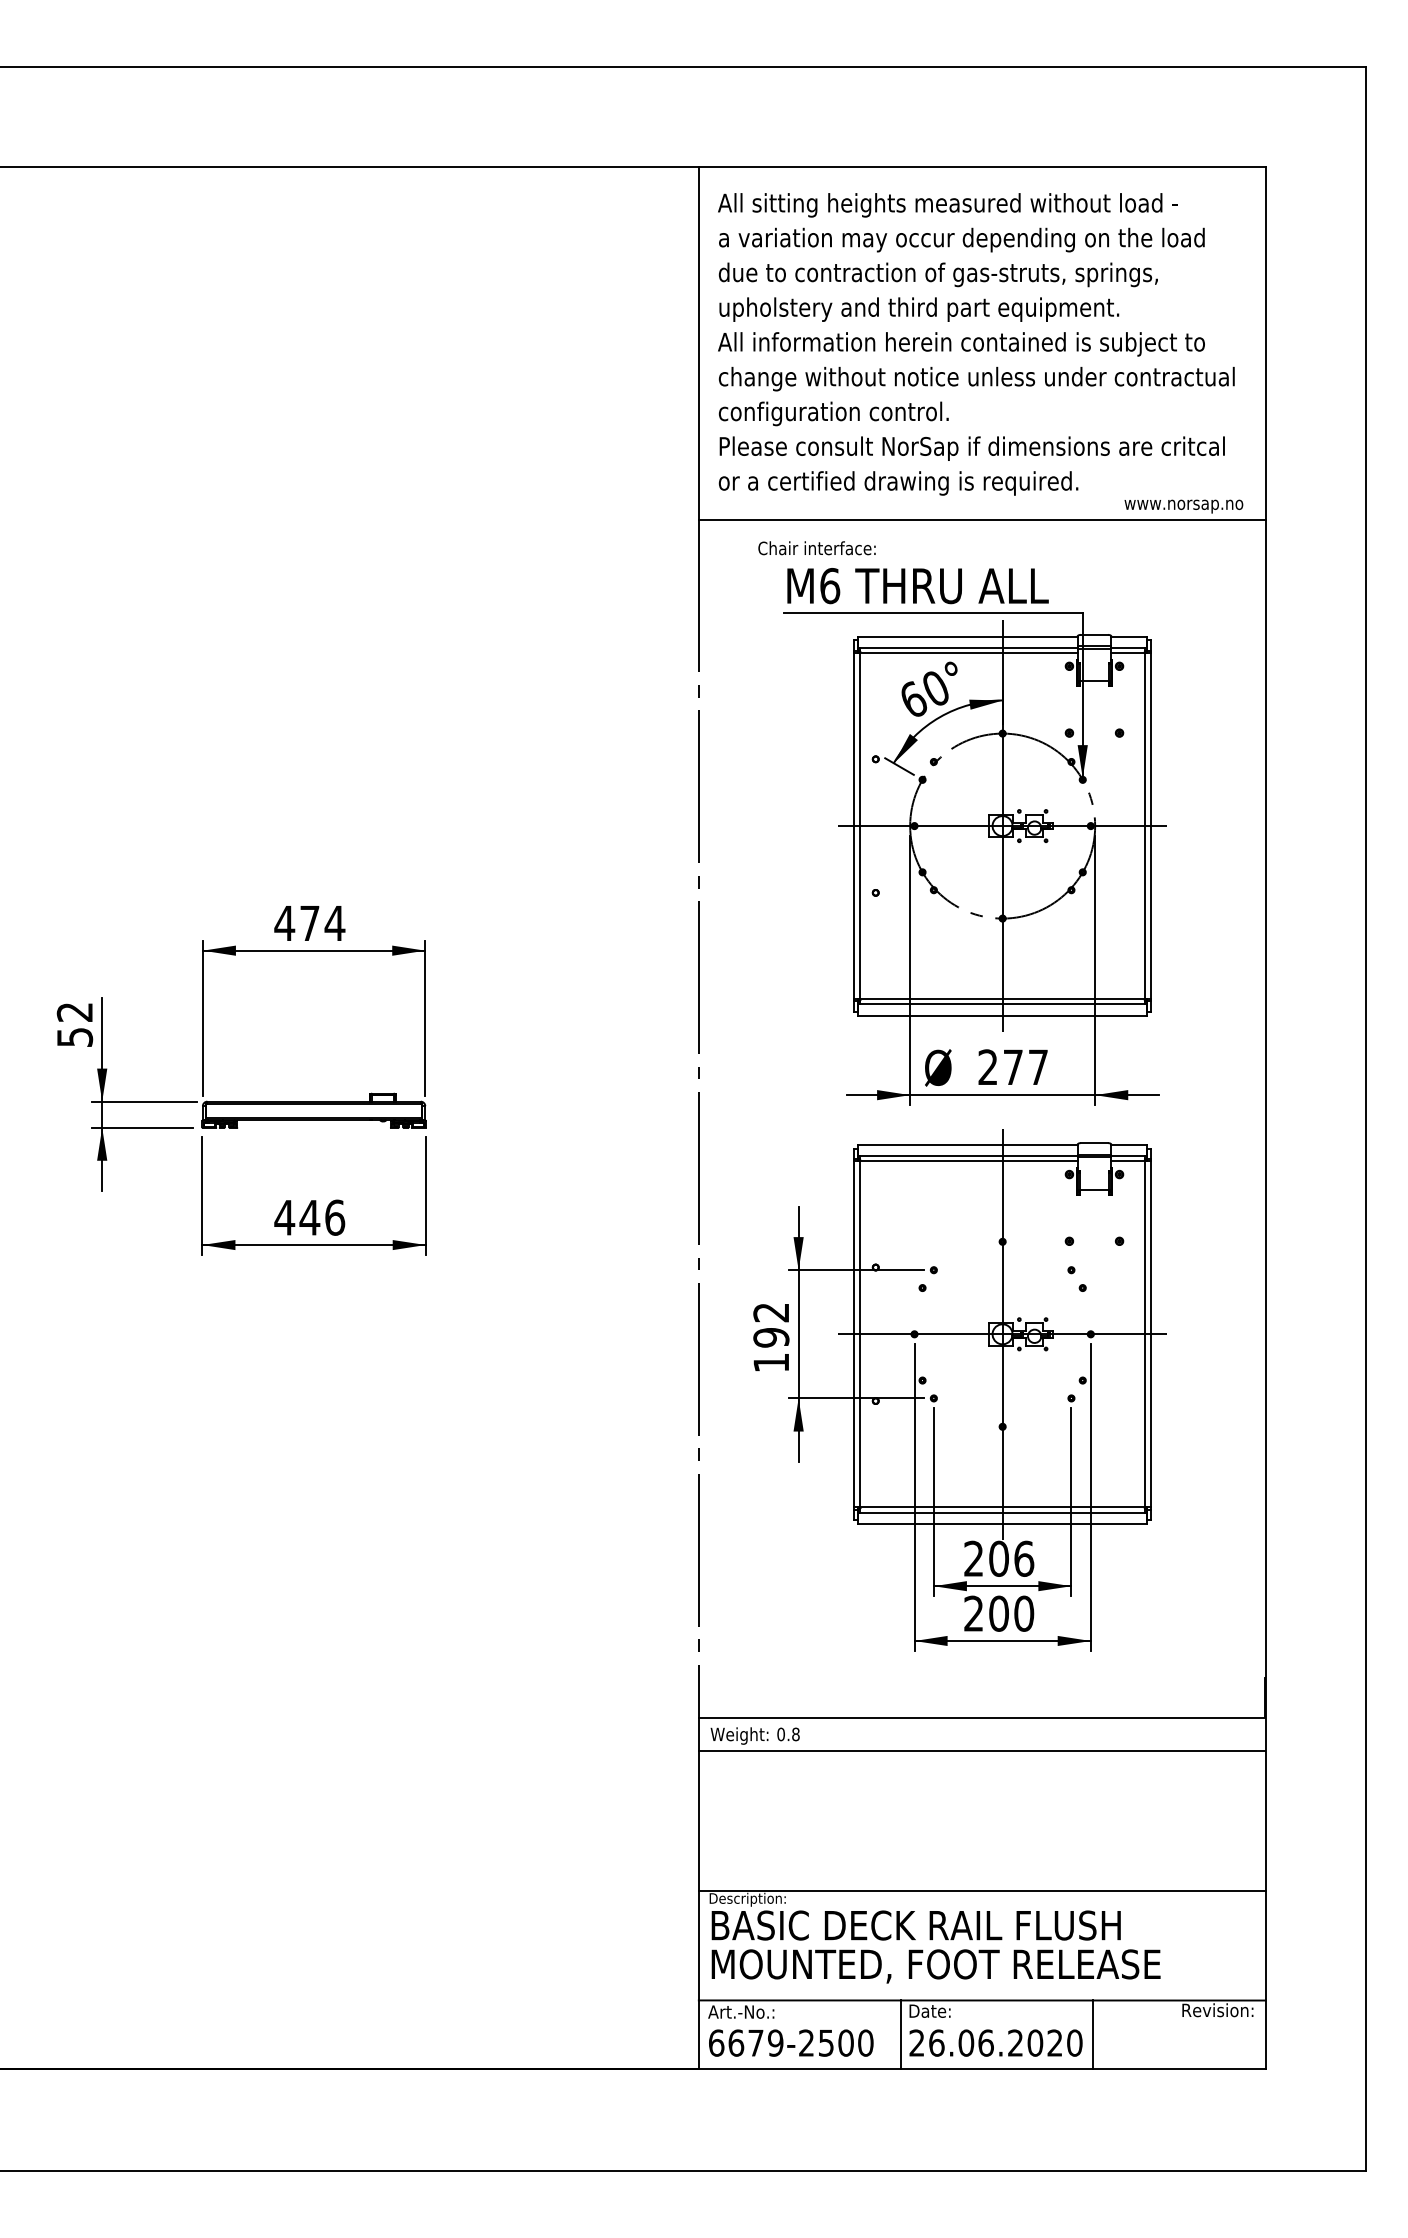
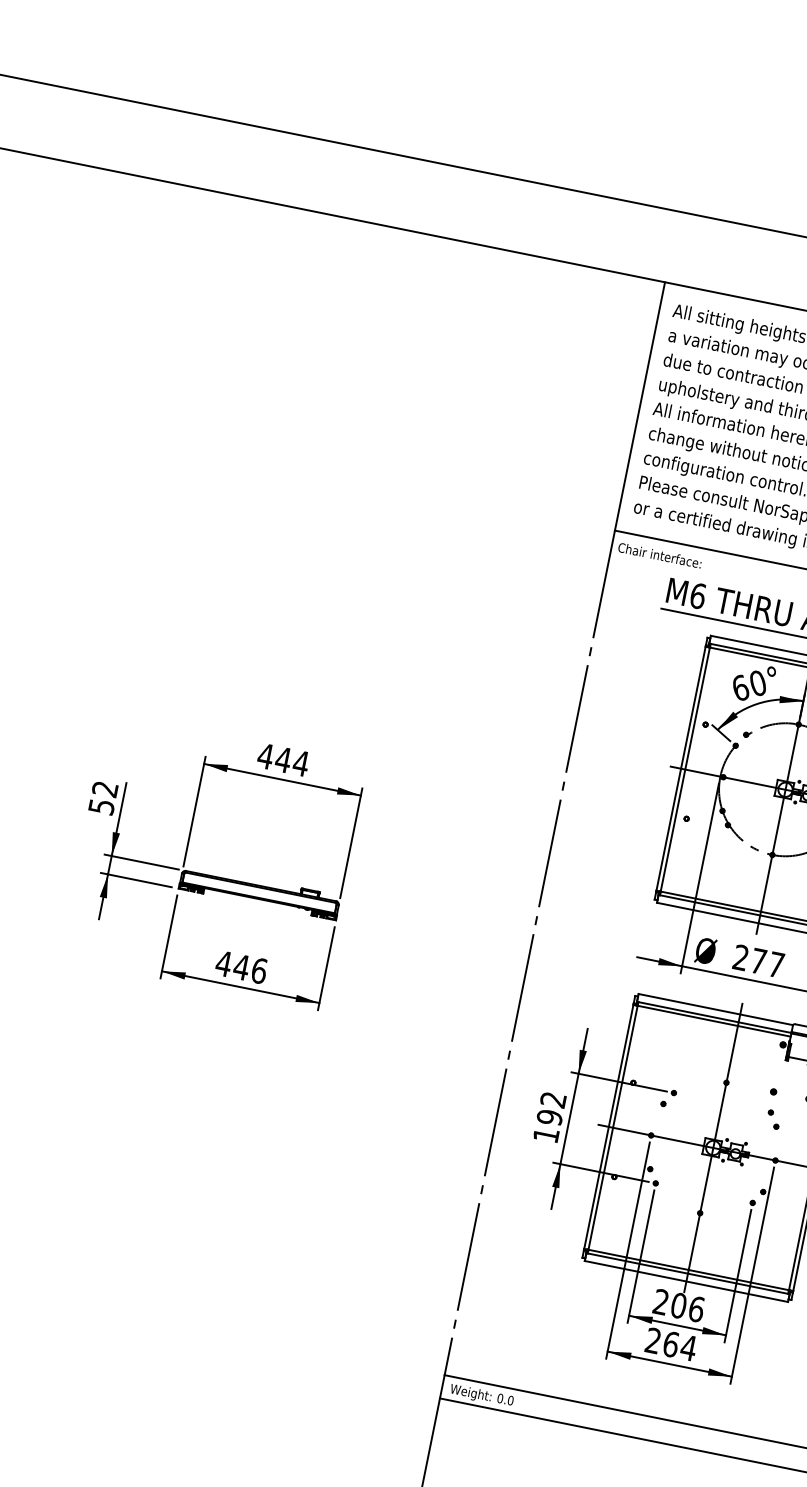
text: (816, 548) -> (659, 555), moved
text: (309, 923) -> (283, 759), 474 -> 444
text: (1011, 1613) -> (679, 1346), 200 -> 264
text: (795, 1734) -> (510, 1400), 0.8 -> 0.0

